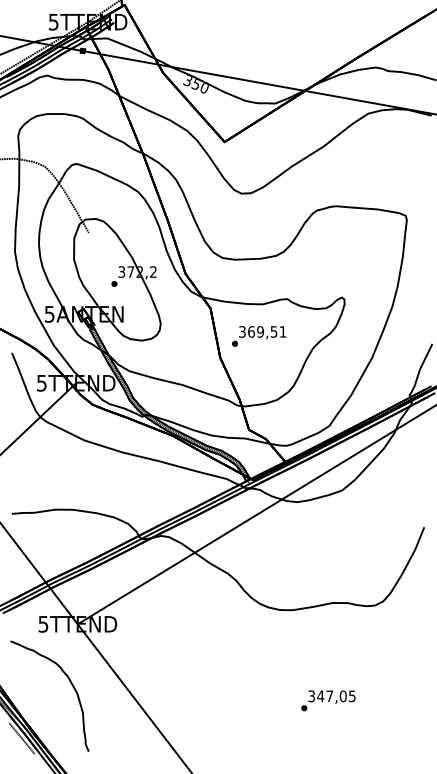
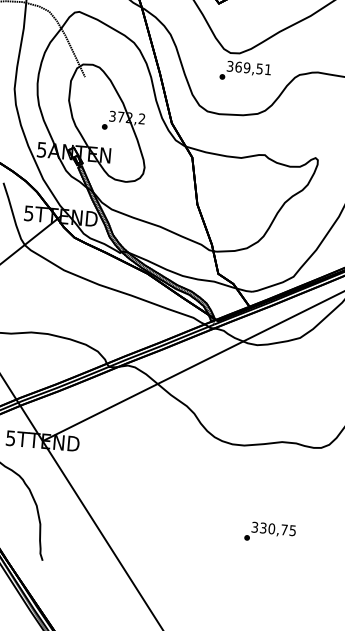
text: (259, 336) -> (245, 72), moved
text: (331, 696) -> (273, 529), 347,05 -> 330,75

